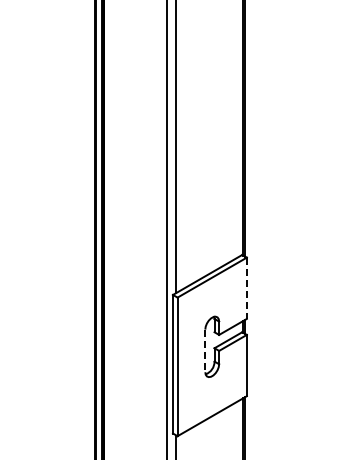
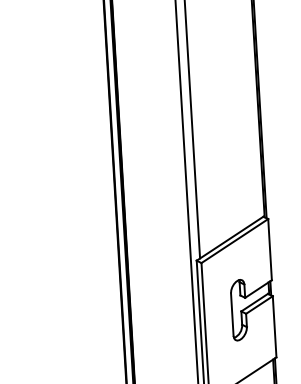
line: (246, 288) -> (269, 249), dashed -> solid
line: (205, 351) -> (232, 315), dashed -> solid

